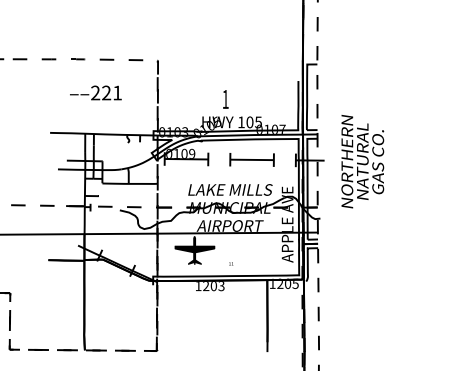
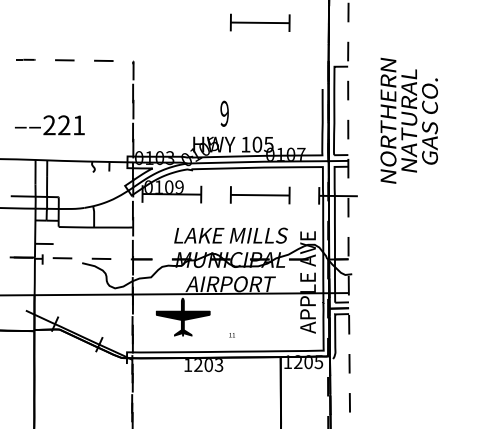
part: (251, 31) -> (259, 22), added
text: (95, 92) -> (49, 124), moved
text: (225, 99) -> (224, 113), 1 -> 9
text: (362, 161) -> (408, 120), moved

